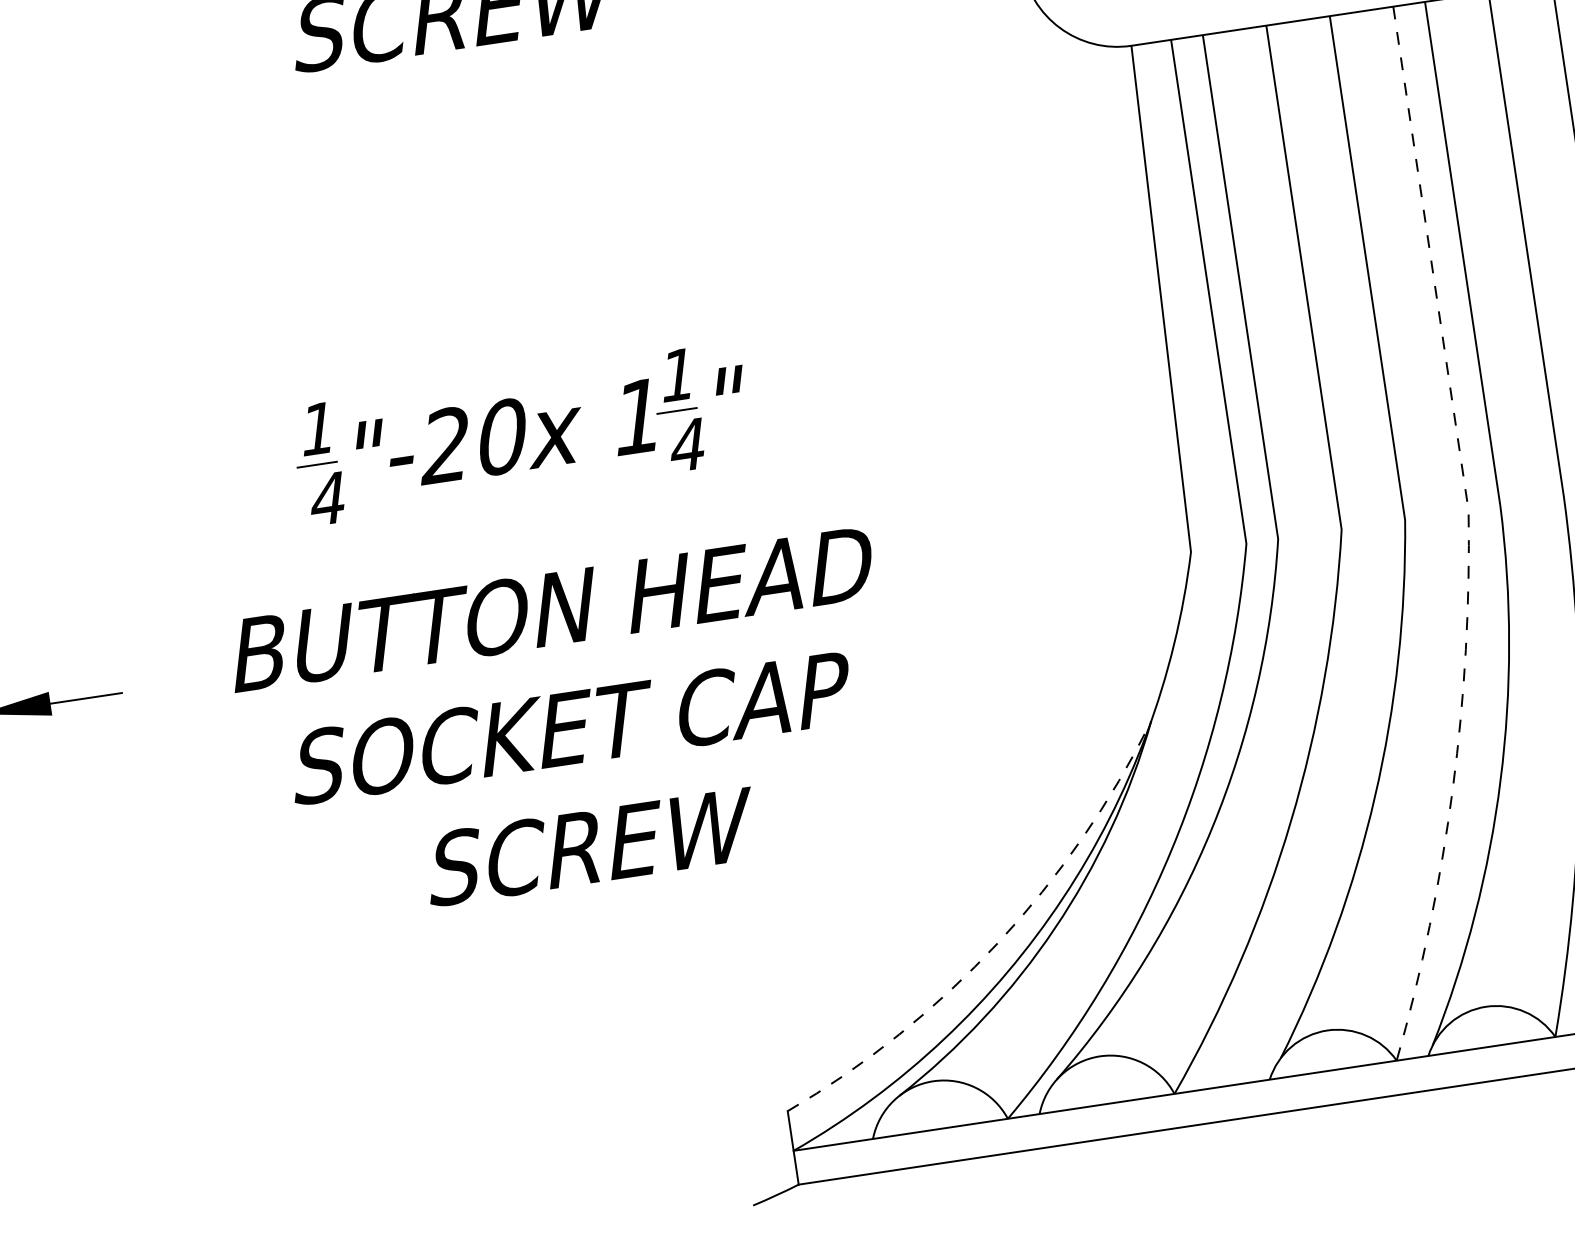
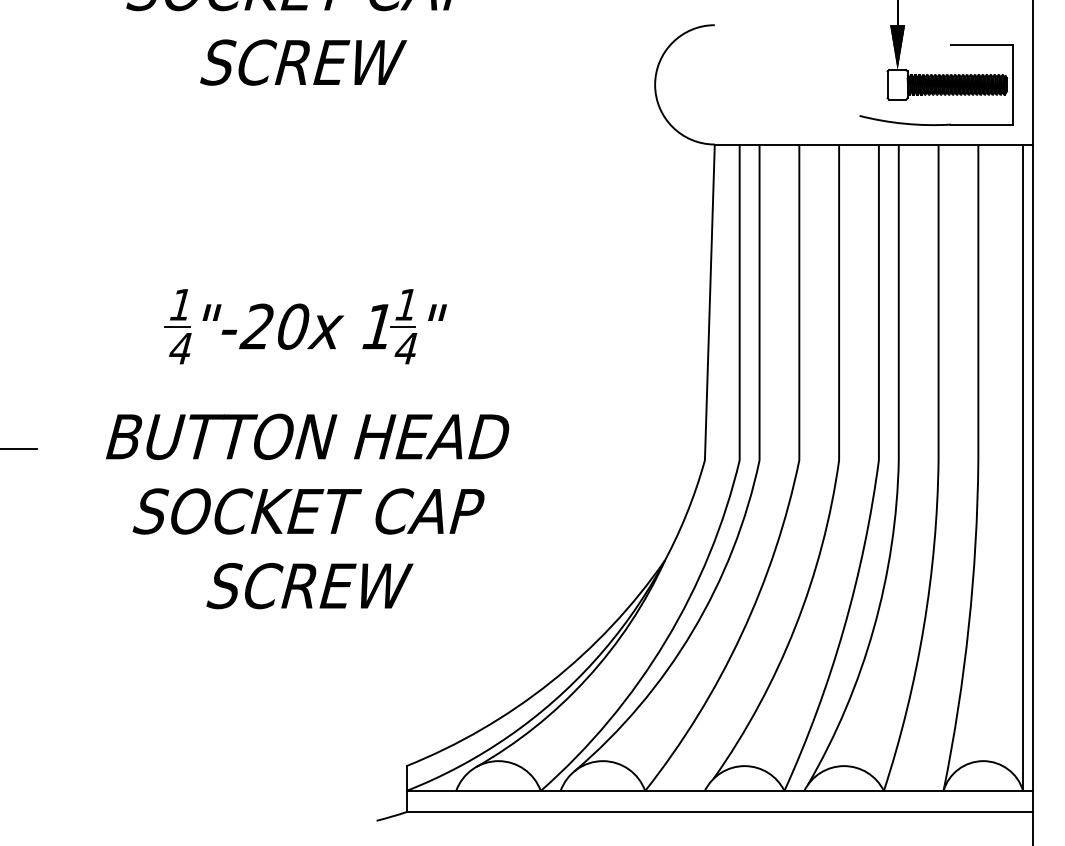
line: (1468, 548) -> (875, 483), dashed -> solid
arc: (997, 943) -> (550, 682), dashed -> solid

